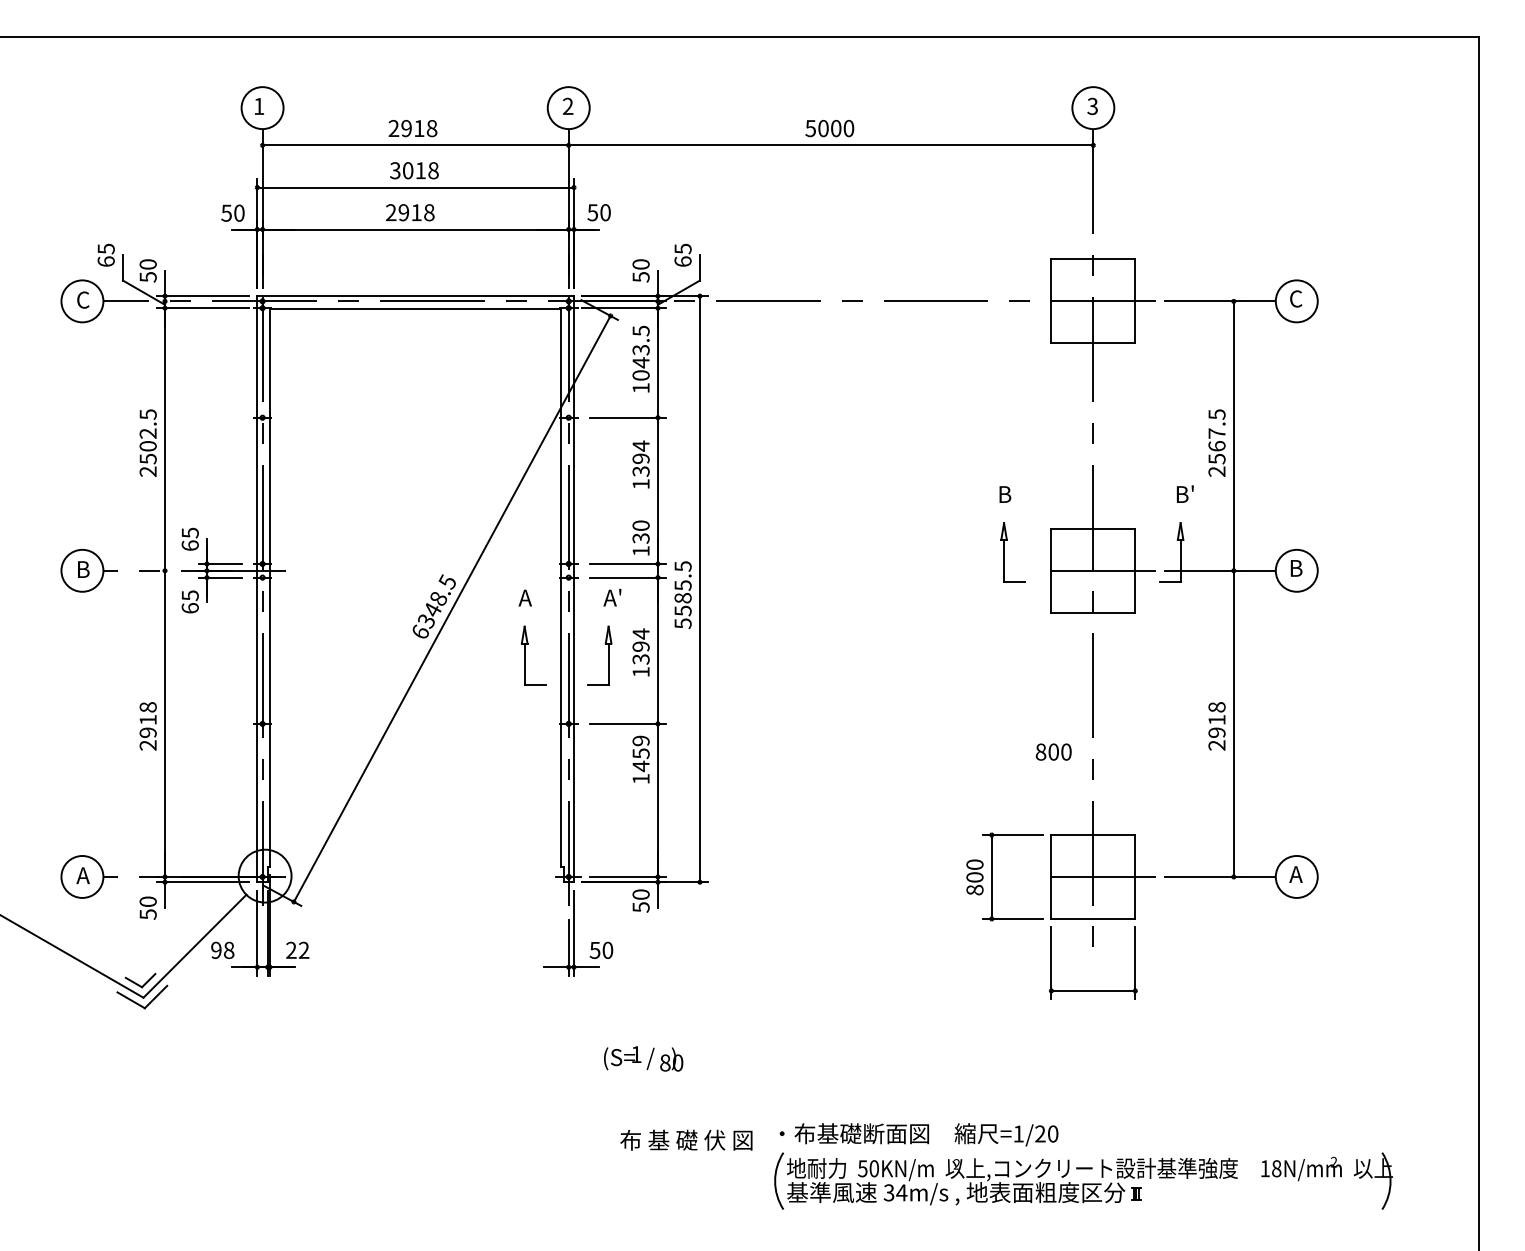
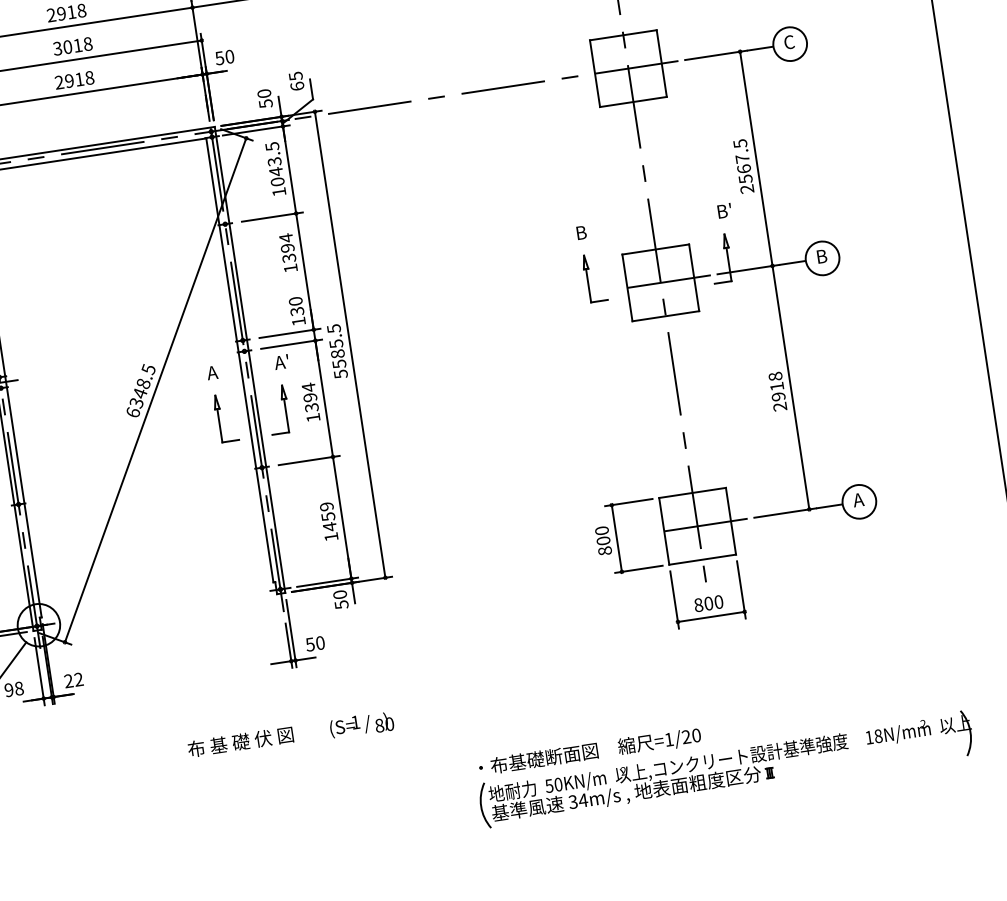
text: (1053, 751) -> (708, 603), moved
text: (640, 759) -> (328, 521), moved
text: (686, 1139) -> (240, 741), moved

